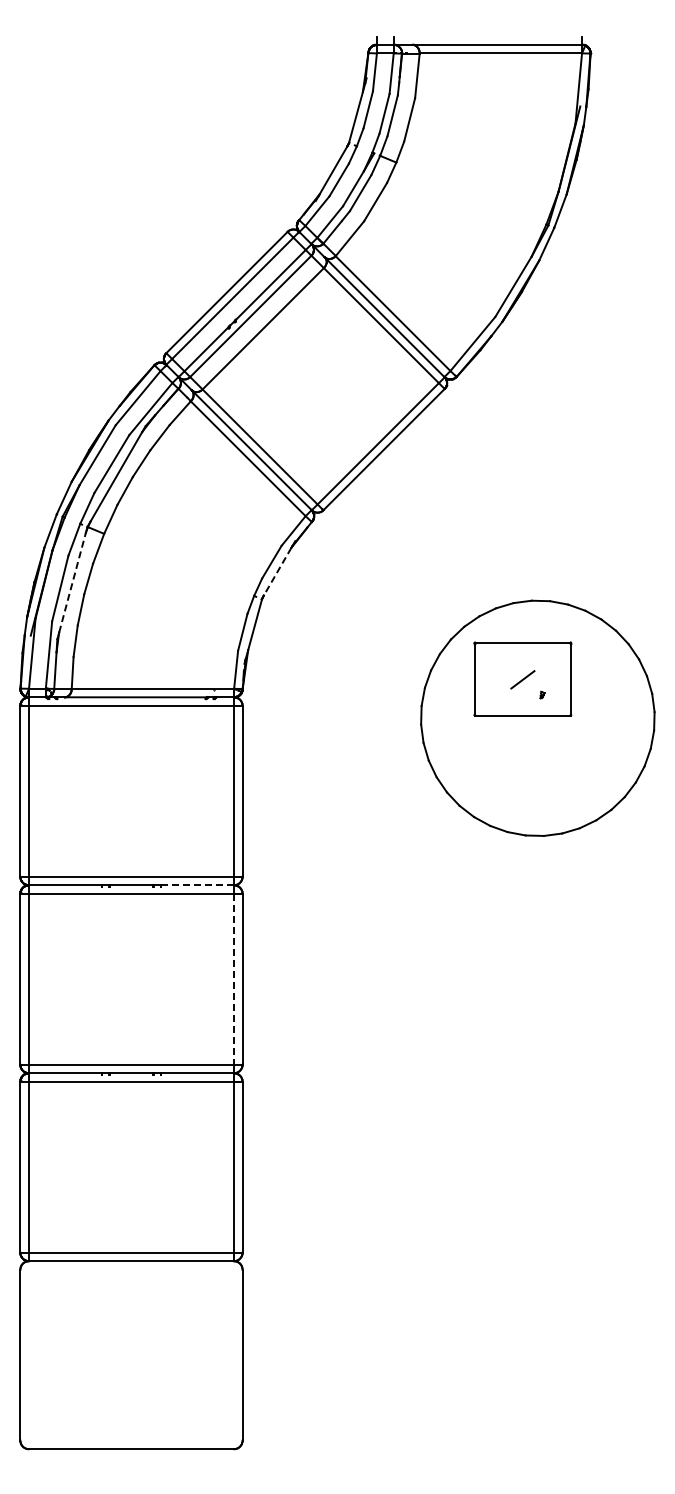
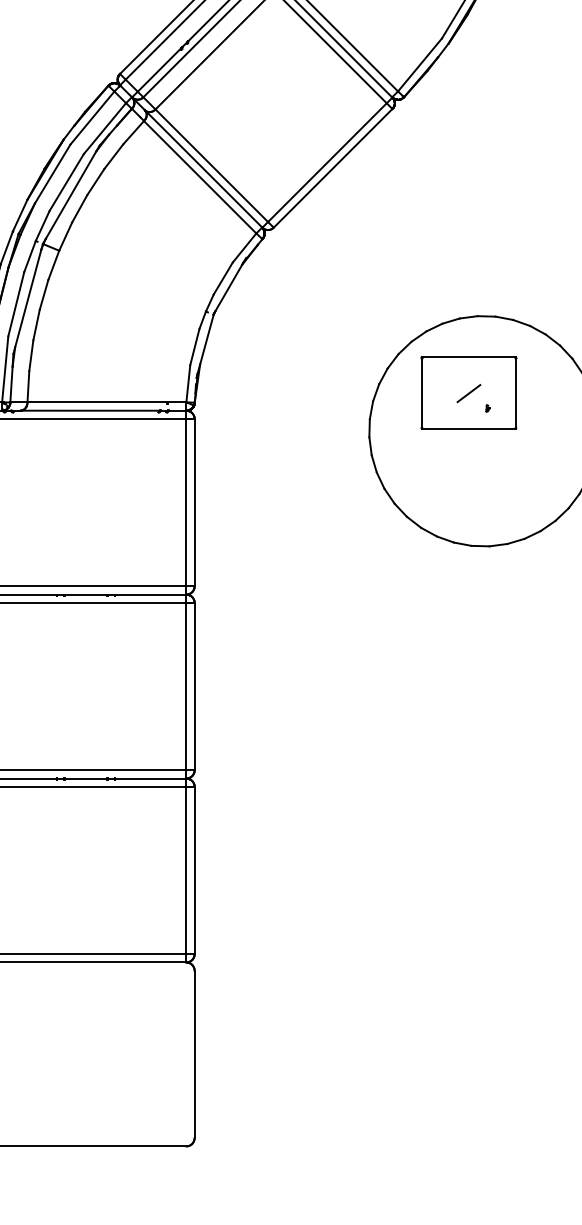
line: (277, 571) -> (228, 287), dashed -> solid
line: (72, 582) -> (28, 298), dashed -> solid
line: (197, 885) -> (150, 594), dashed -> solid
line: (234, 979) -> (186, 686), dashed -> solid

